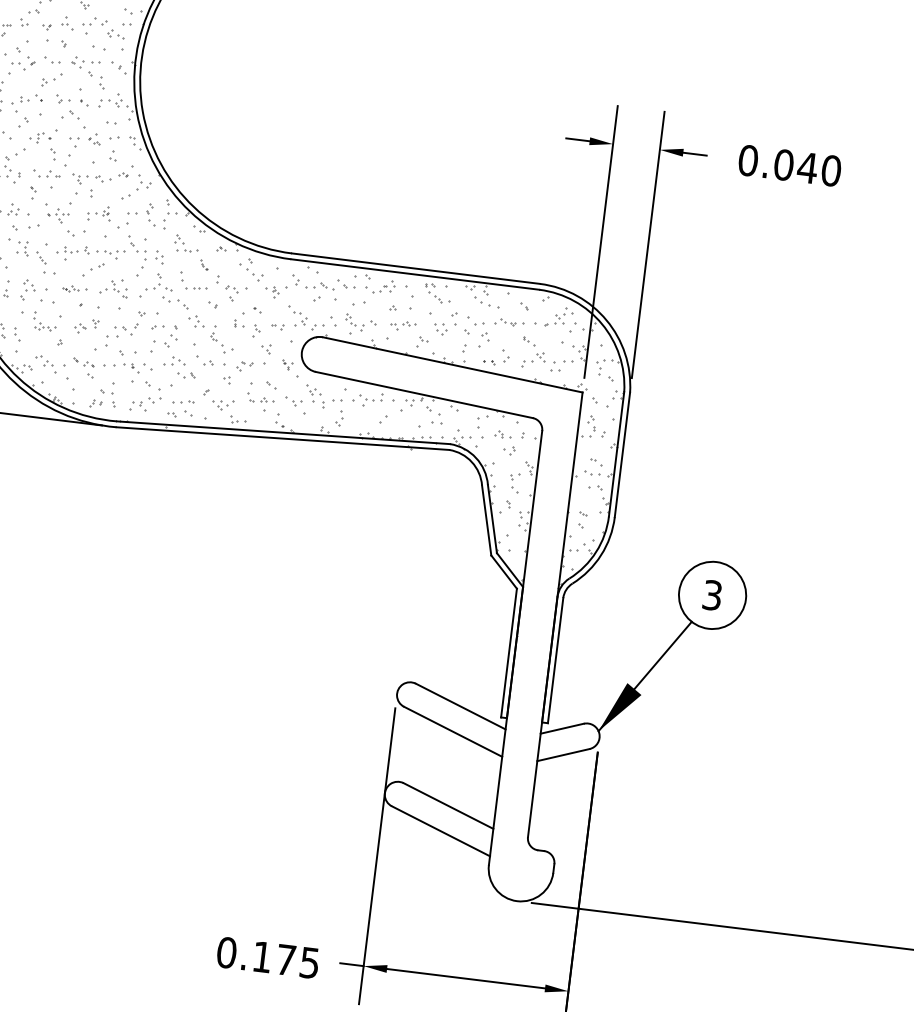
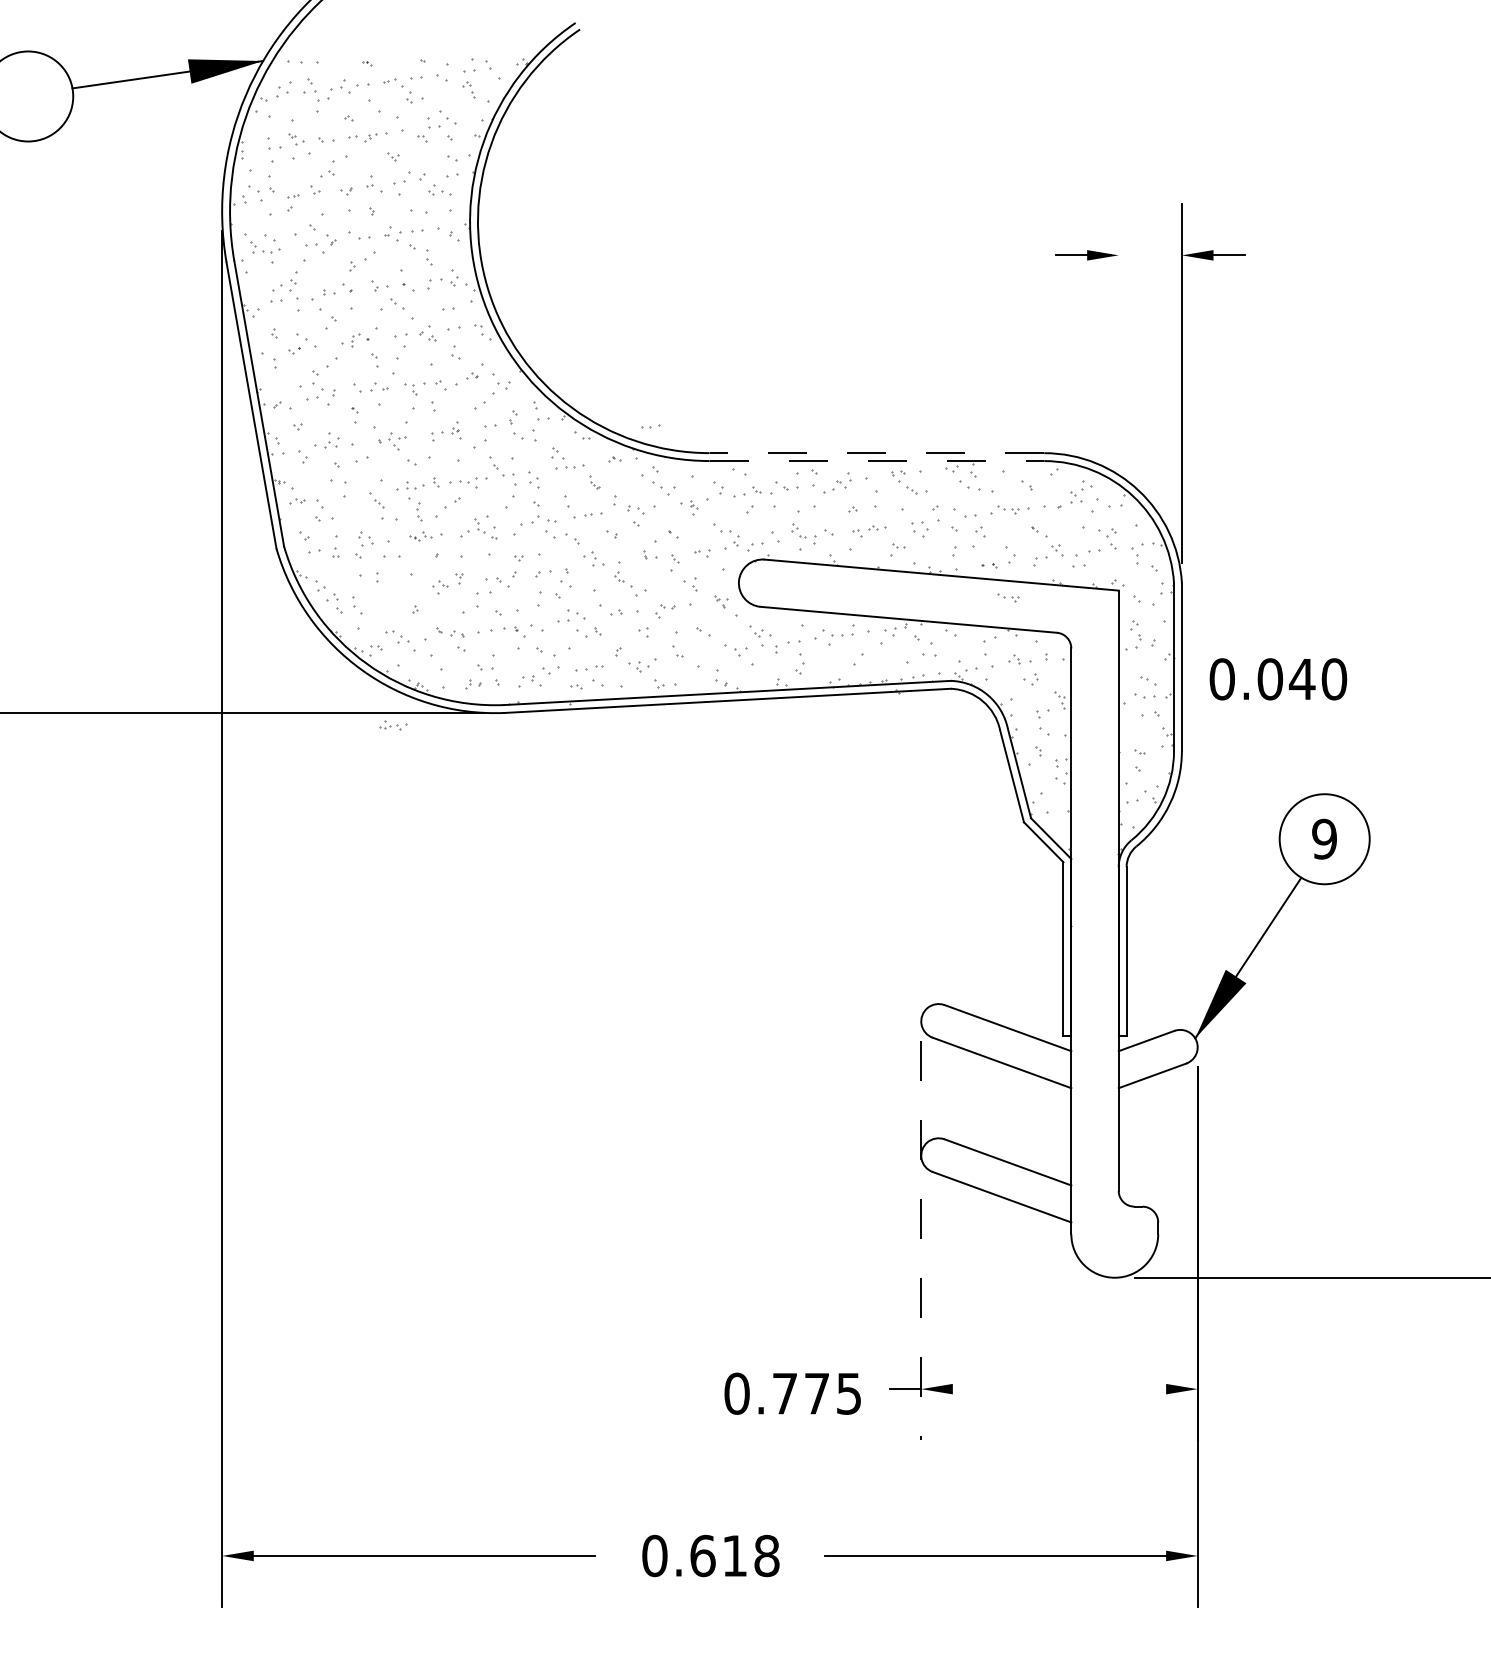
text: (789, 165) -> (1278, 679), moved
part: (250, 228) -> (650, 426), added
line: (600, 242) -> (1118, 387), removed
part: (26, 248) -> (419, 511), moved
line: (415, 268) -> (876, 453), solid -> dashed
line: (415, 274) -> (877, 461), solid -> dashed
part: (45, 327) -> (393, 725), moved
part: (500, 387) -> (1008, 597), added
part: (267, 400) -> (700, 652), removed
text: (712, 594) -> (1324, 838), 3 -> 9
line: (377, 856) -> (921, 1240), solid -> dashed
text: (261, 956) -> (784, 1393), 0.175 -> 0.775
line: (466, 978) -> (1059, 1389), removed

